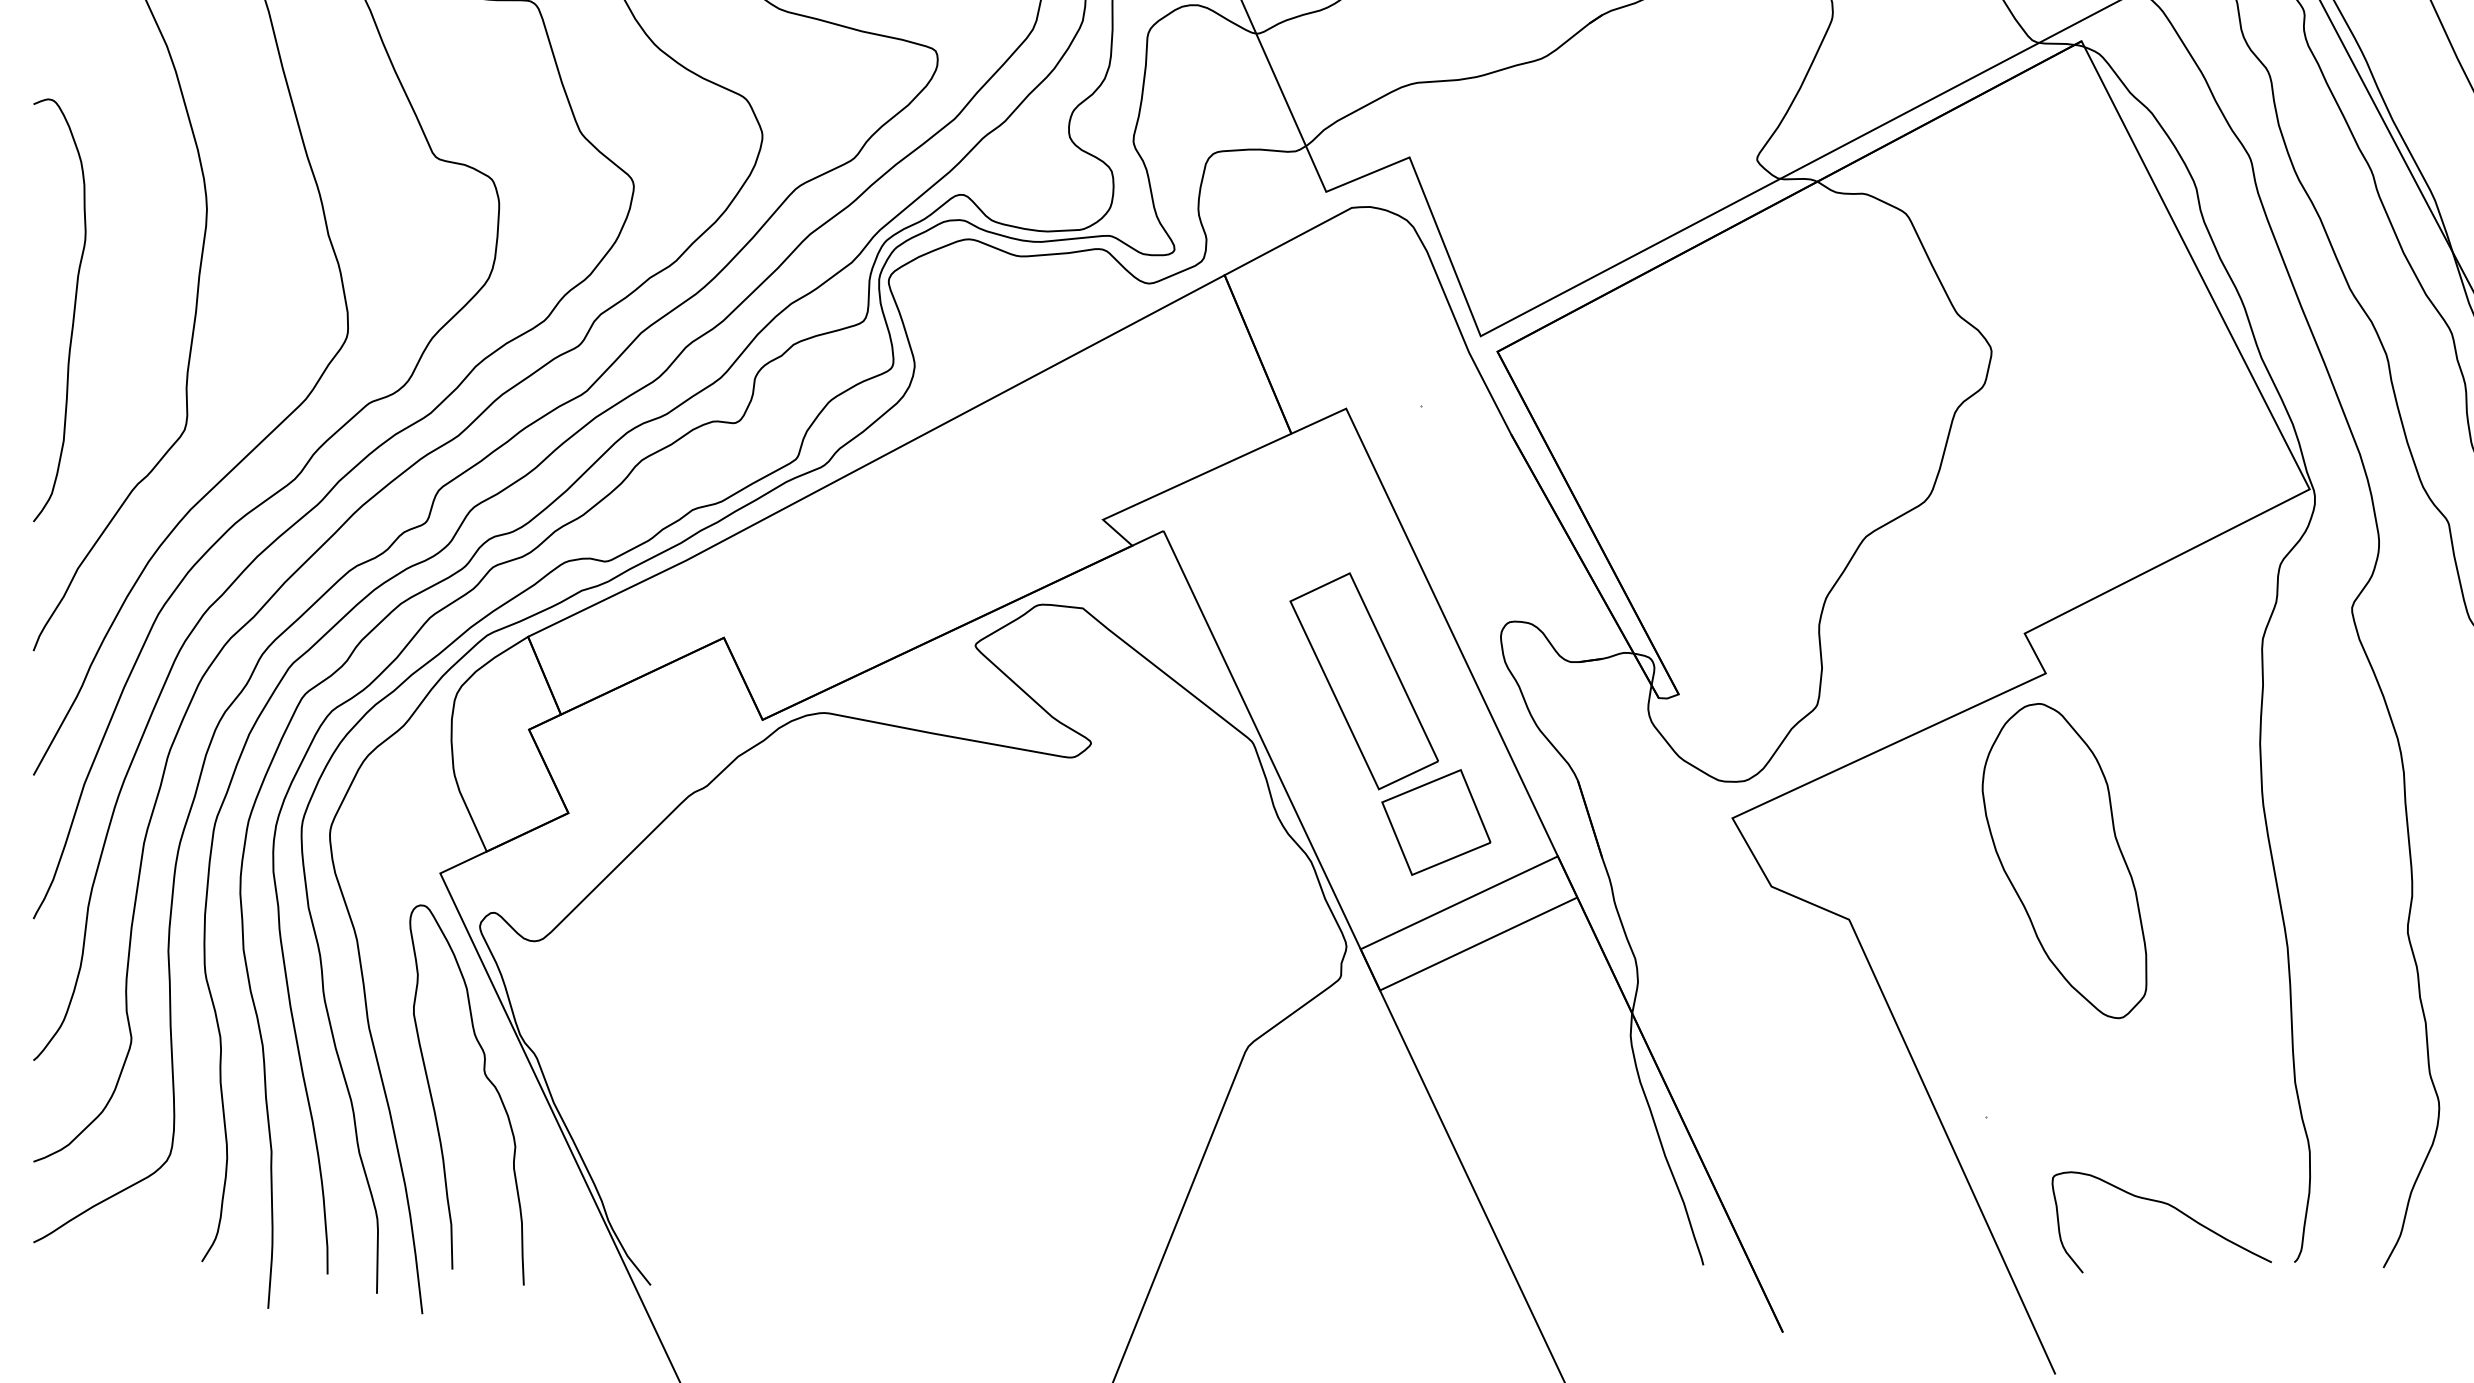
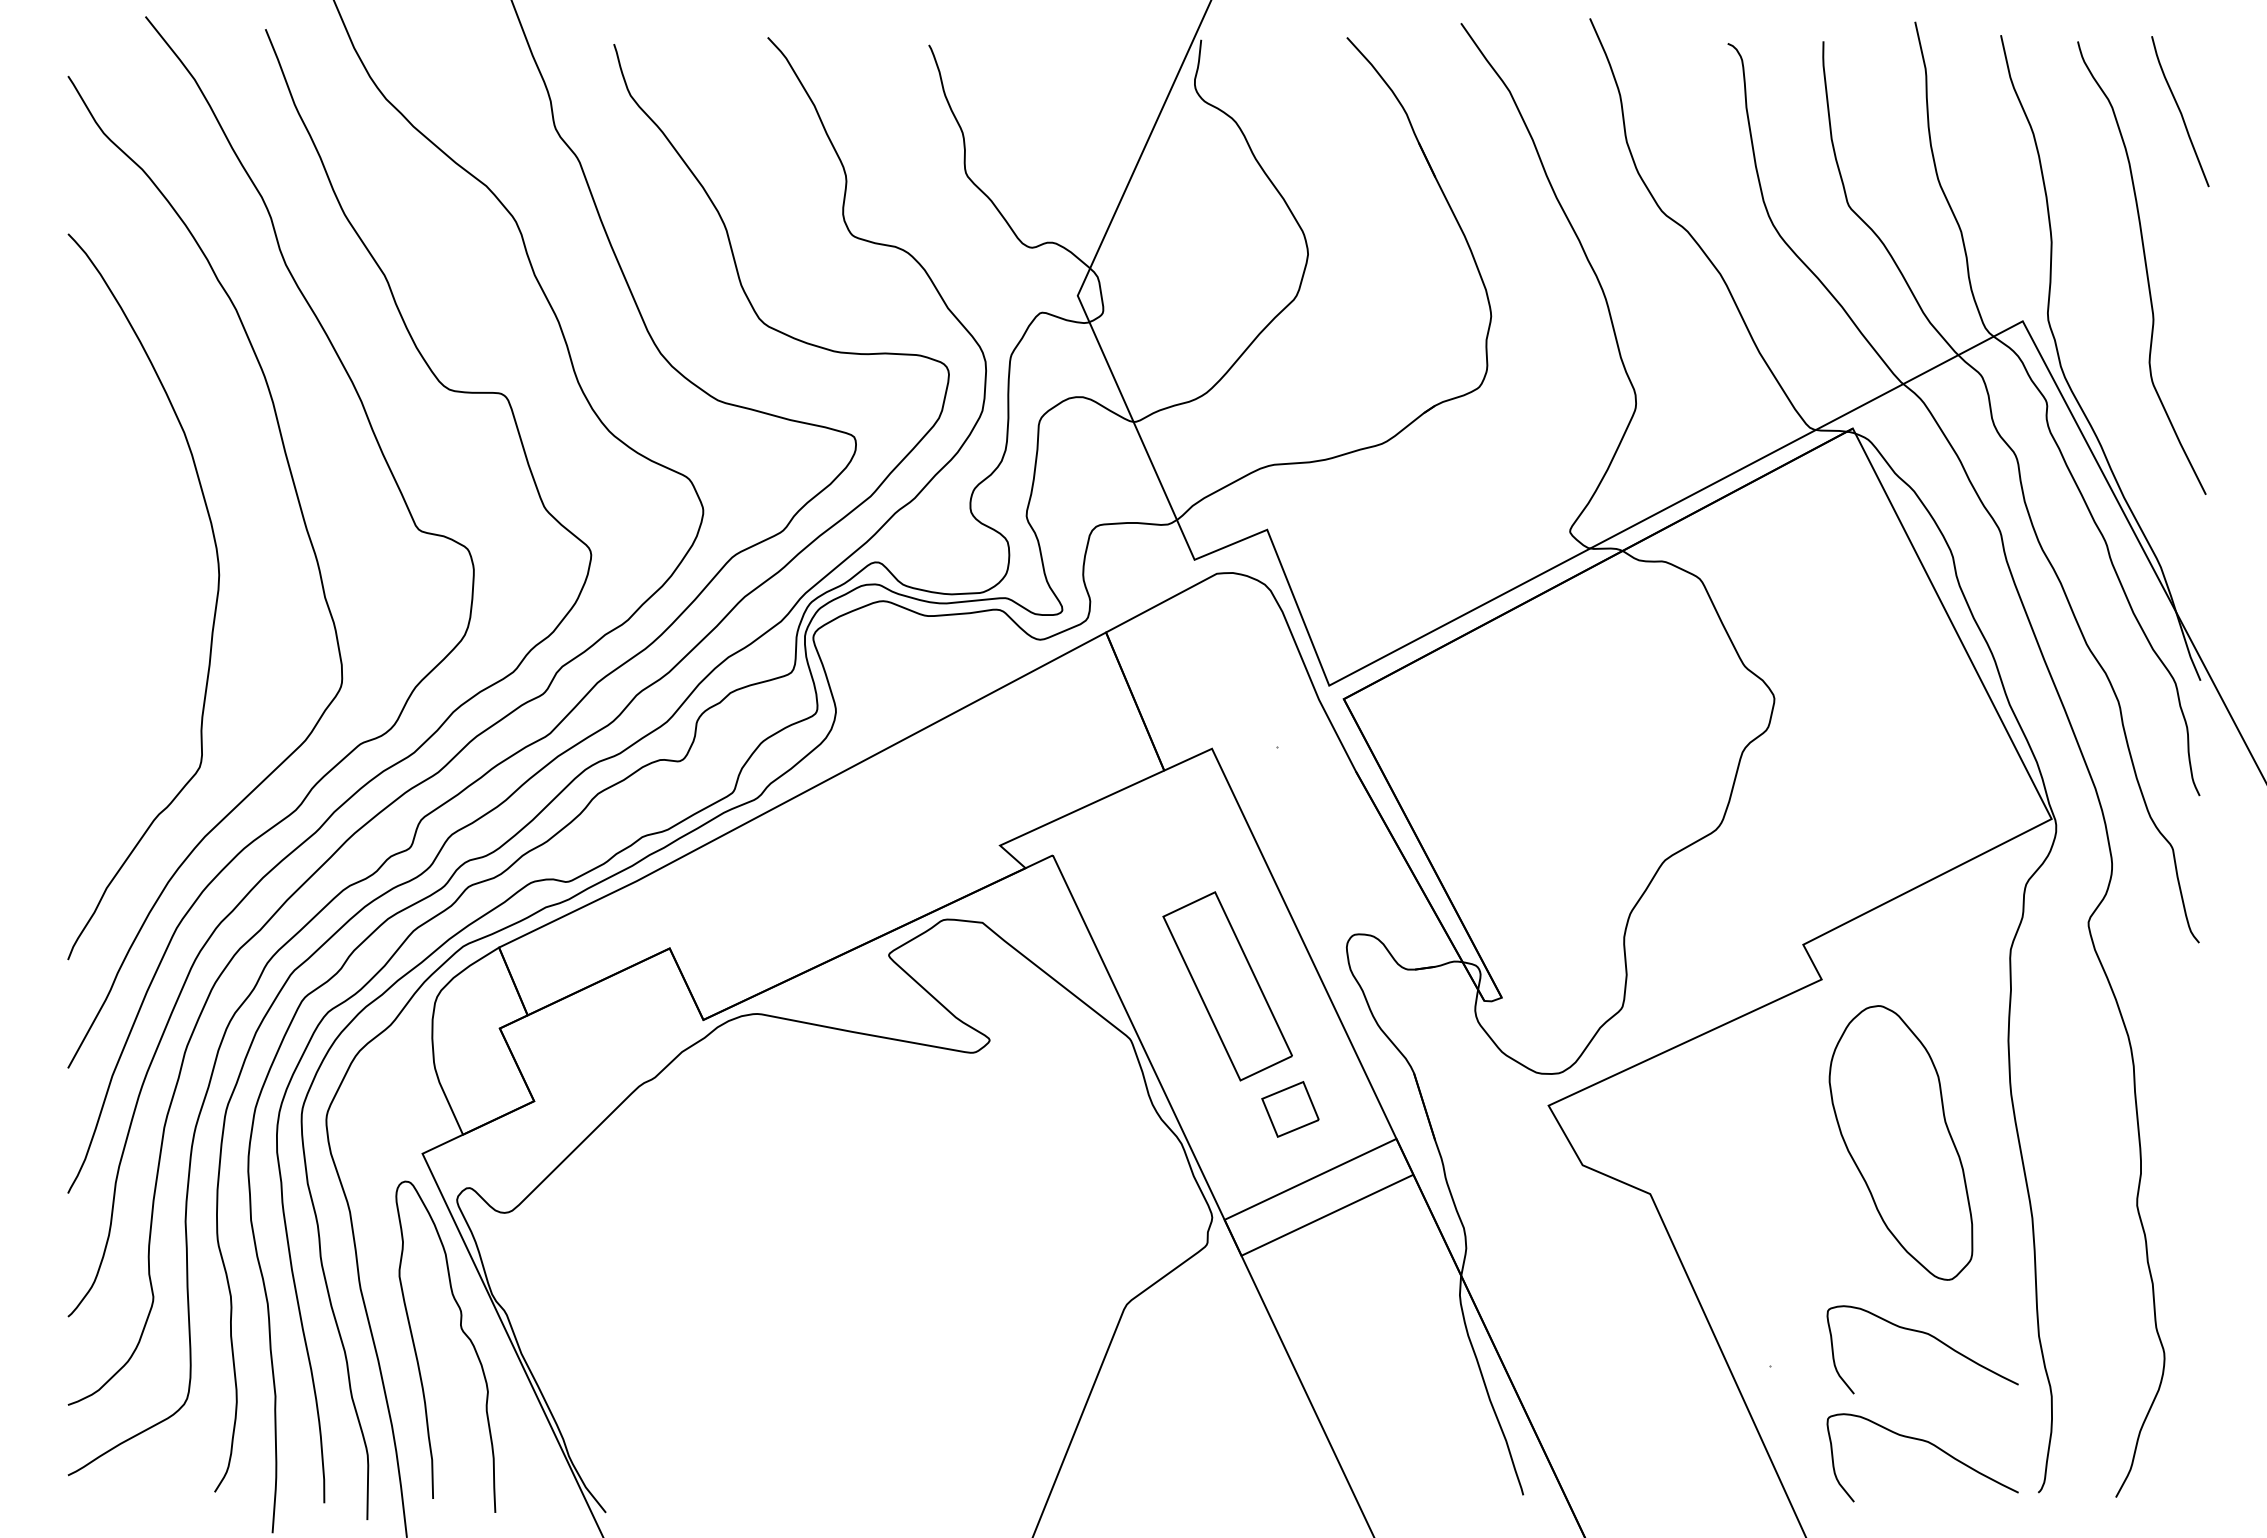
curve: (73, 310) -> (102, 663), removed
part: (1436, 822) -> (1290, 1109), size x0.6
part: (2063, 860) -> (1900, 1142), moved
curve: (2168, 1081) -> (1928, 1335), added

